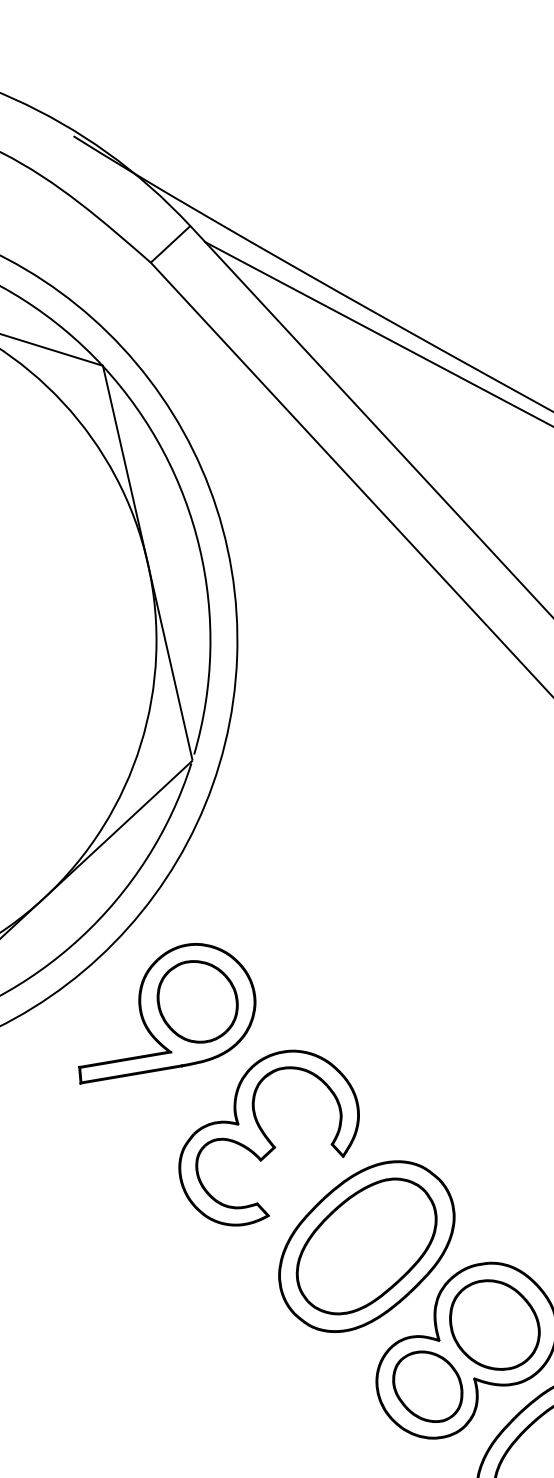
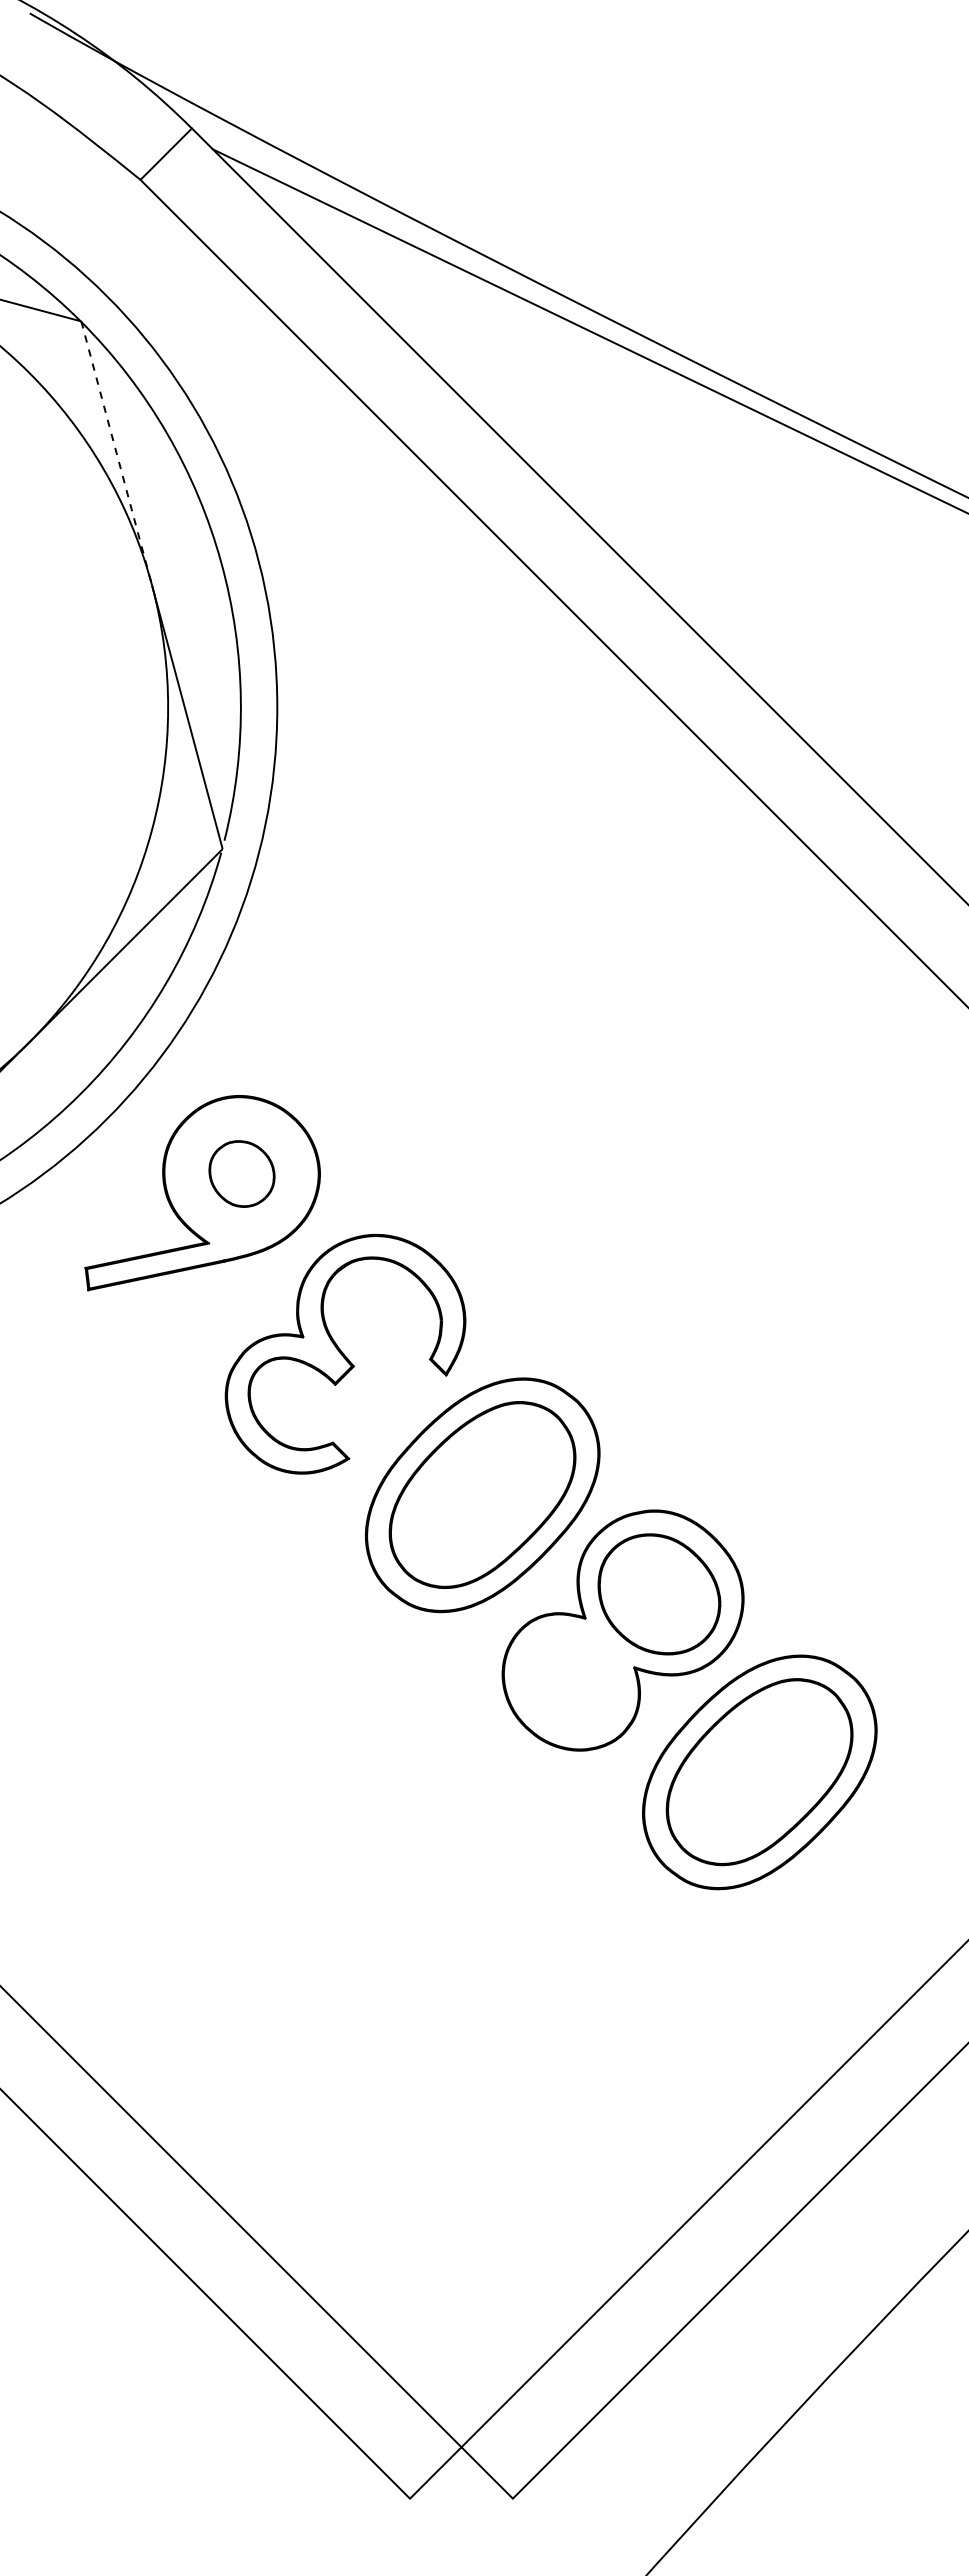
line: (125, 464) -> (116, 453), solid -> dashed
part: (197, 1001) -> (241, 1173), size x0.6
part: (428, 1386) -> (572, 1680), removed

